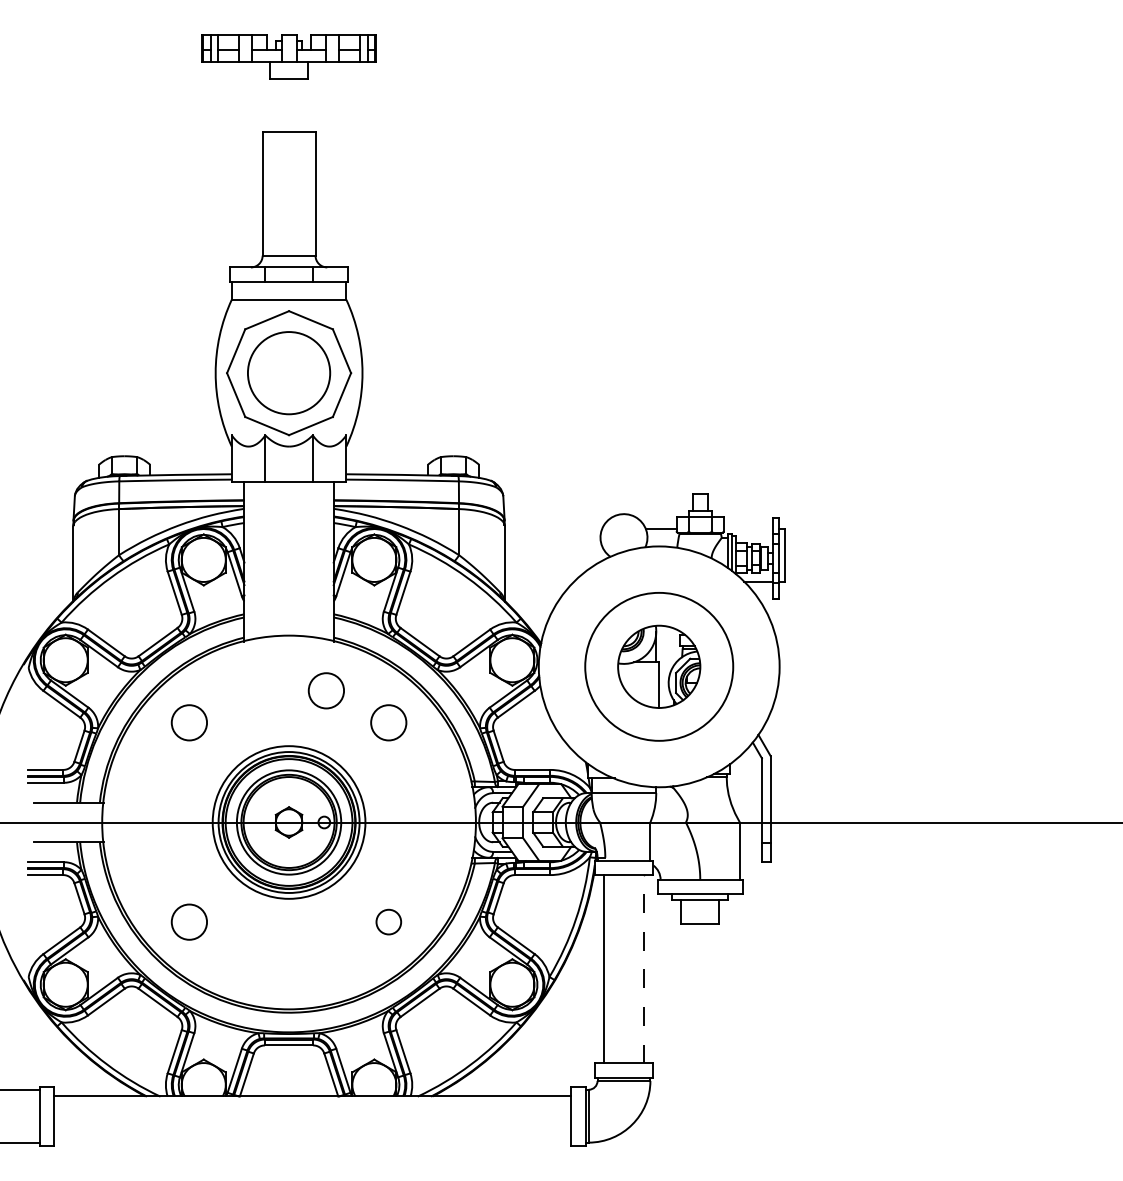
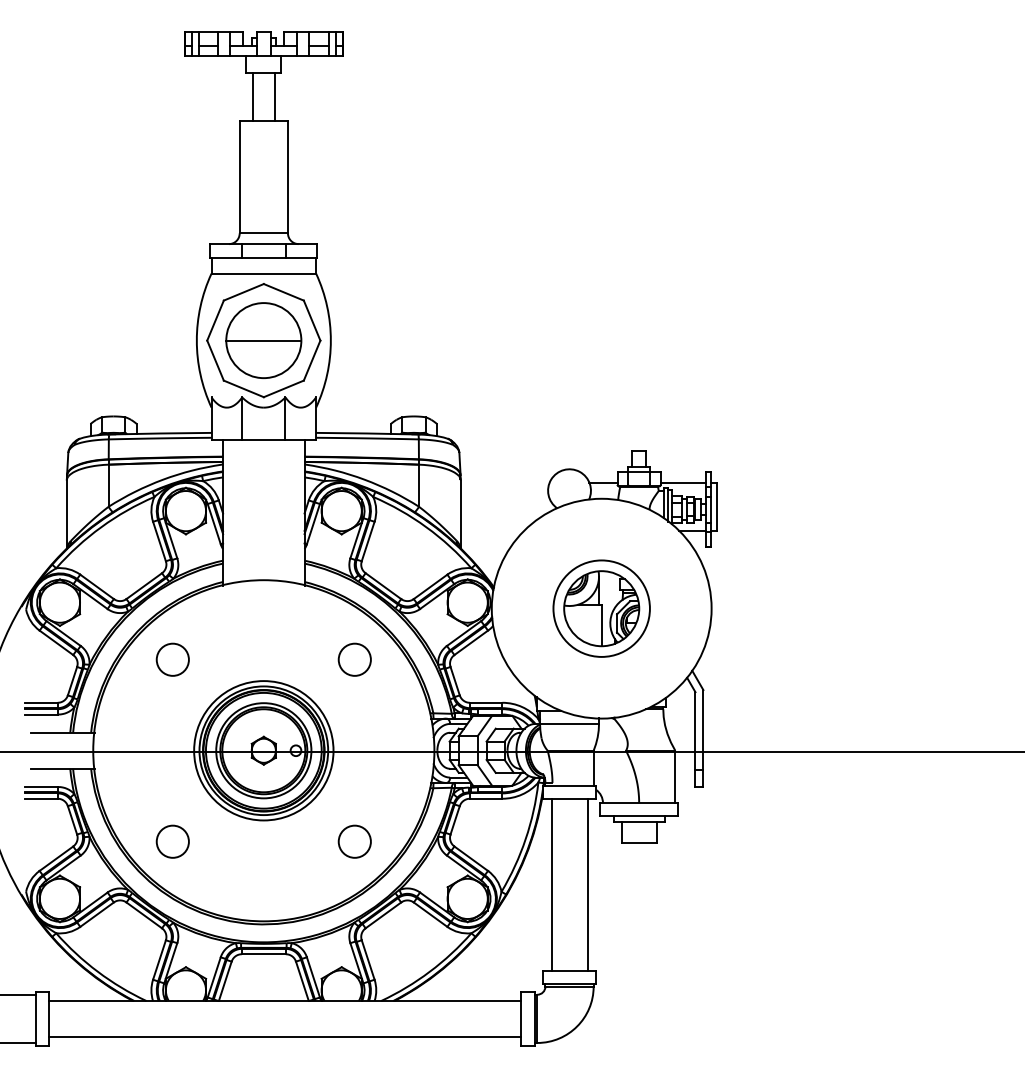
line: (277, 105) -> (253, 96), added
line: (300, 105) -> (274, 96), added
line: (288, 373) -> (263, 340), added
line: (748, 529) -> (683, 483), added
circle: (659, 666) -> (601, 608), size x0.71
circle: (325, 690) -> (297, 630), removed
circle: (388, 921) -> (354, 841), size x1.43
line: (643, 969) -> (587, 884), dashed -> solid
line: (312, 1135) -> (285, 1036), added

